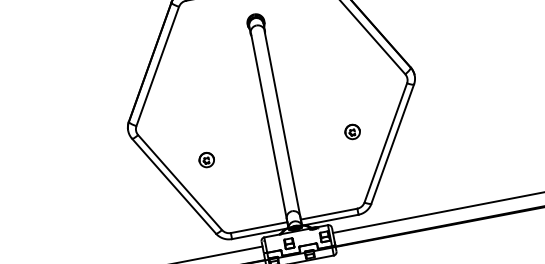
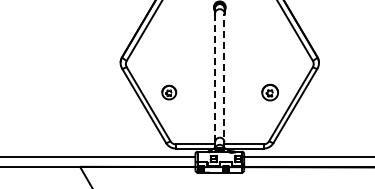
line: (283, 127) -> (224, 80), solid -> dashed
line: (270, 131) -> (215, 81), solid -> dashed
part: (352, 131) -> (270, 92), size x1.6
part: (207, 159) -> (169, 92), size x1.4

